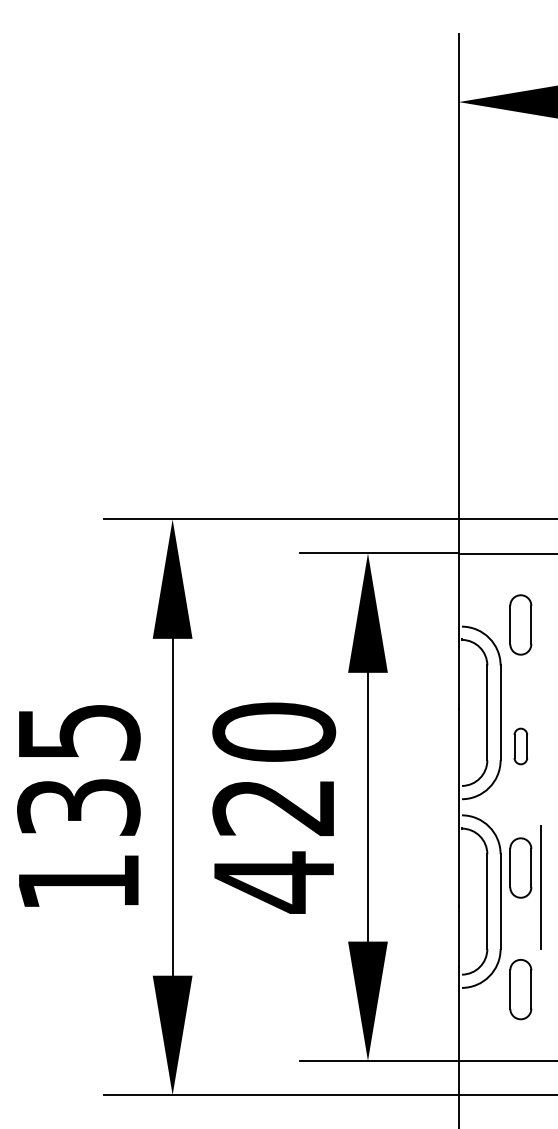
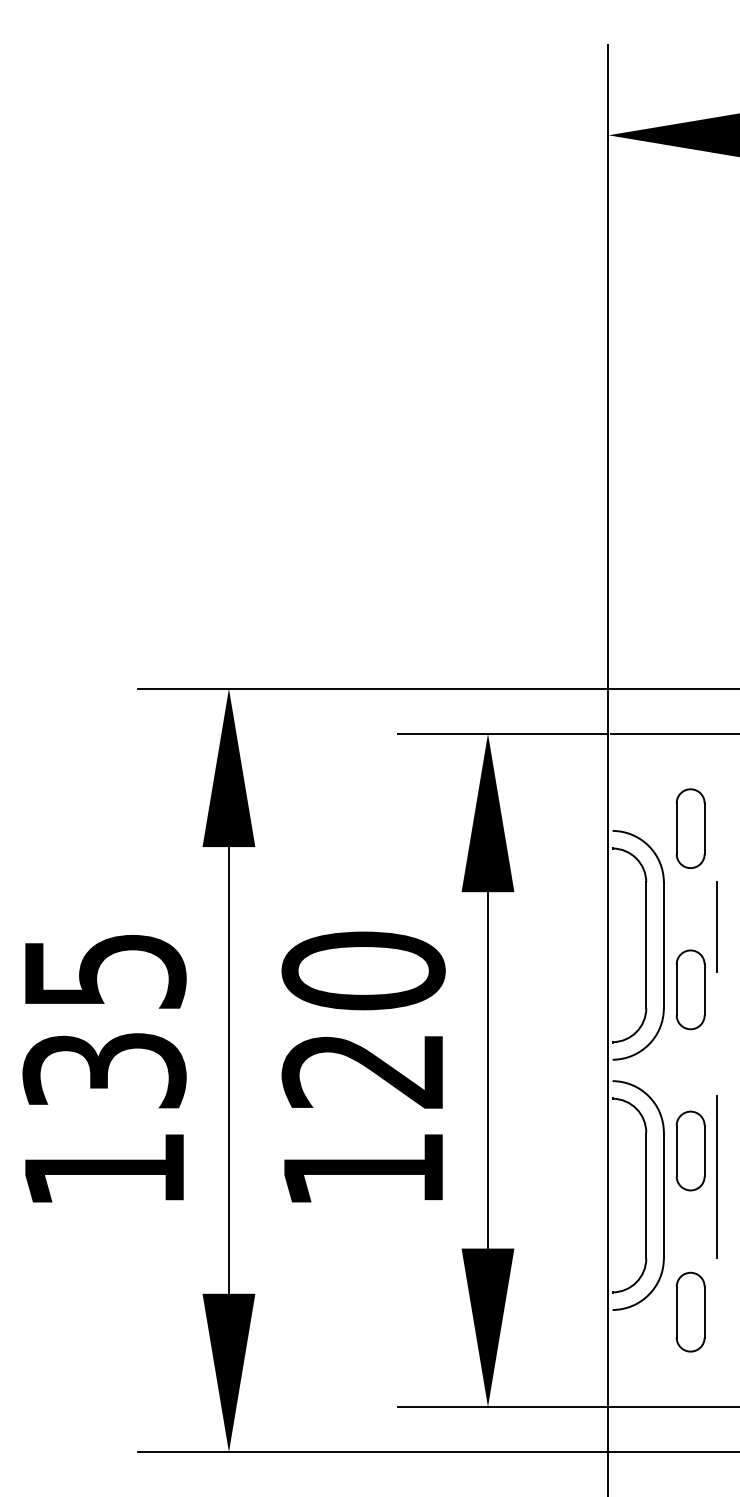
line: (541, 698) -> (718, 926), added
part: (520, 746) -> (690, 989), size x1.67
text: (273, 882) -> (362, 1170), 420 -> 120

